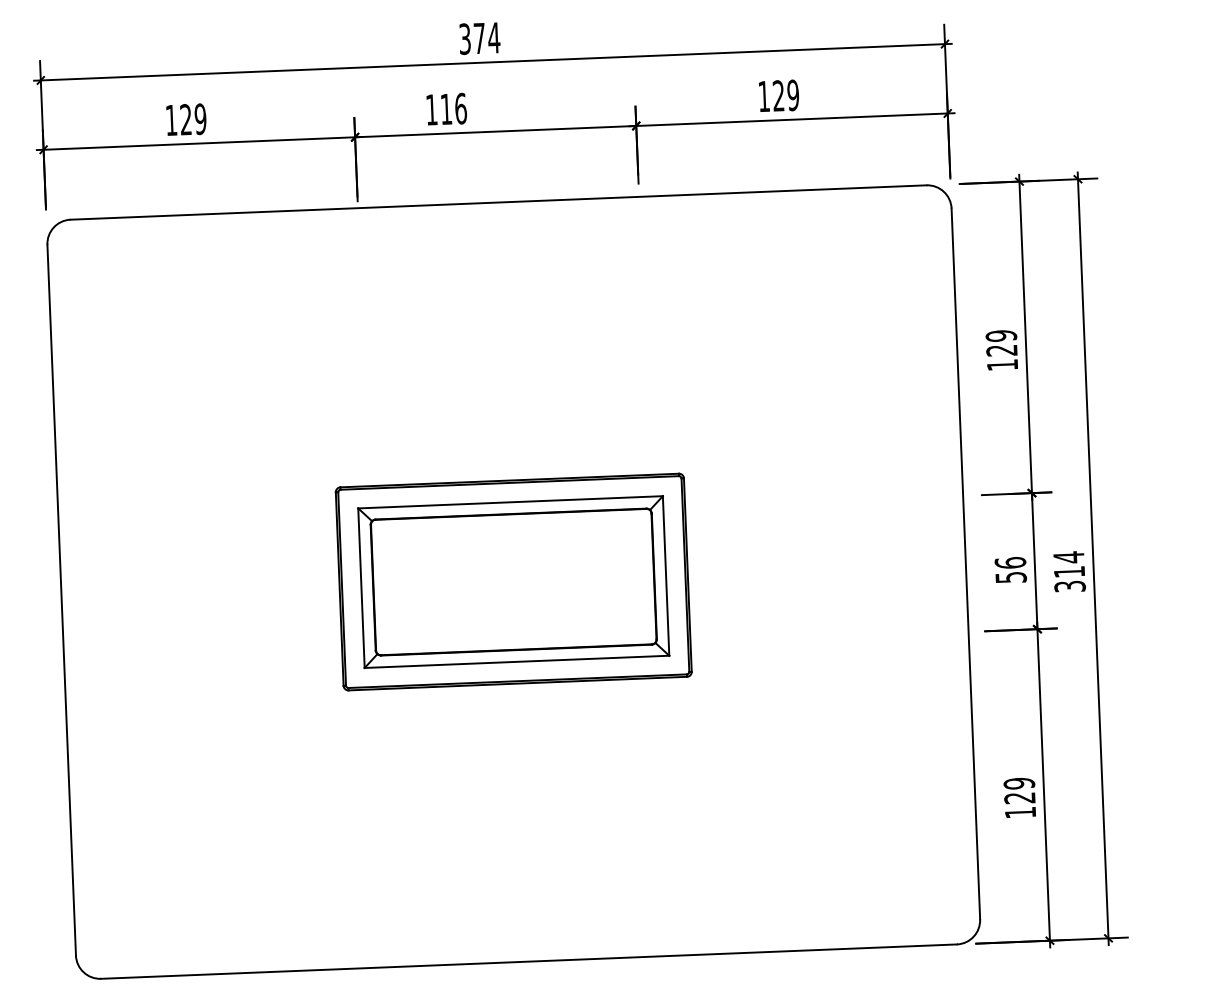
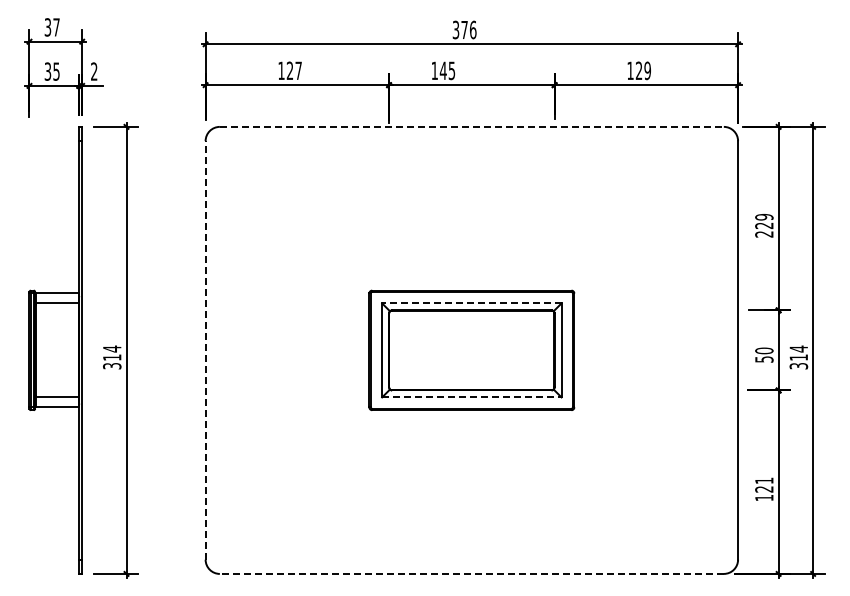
text: (492, 37) -> (472, 29), 374 -> 376
text: (453, 108) -> (447, 70), 116 -> 145
text: (200, 118) -> (298, 70), 129 -> 127
line: (497, 201) -> (471, 126), solid -> dashed
text: (1002, 365) -> (764, 234), 129 -> 229
line: (509, 502) -> (471, 303), solid -> dashed
text: (1010, 562) -> (764, 350), 56 -> 50
line: (61, 598) -> (205, 349), solid -> dashed
line: (516, 662) -> (471, 397), solid -> dashed
text: (1019, 783) -> (764, 480), 129 -> 121
line: (528, 960) -> (471, 573), solid -> dashed

